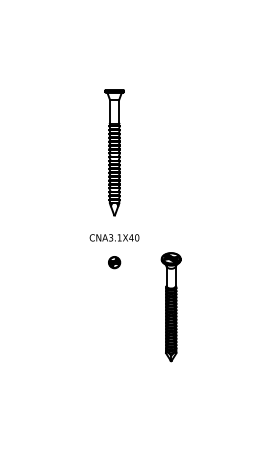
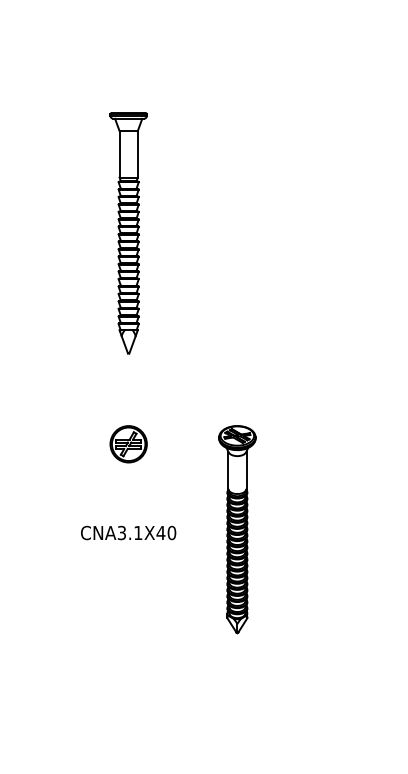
text: (114, 237) -> (128, 532), moved
part: (114, 262) -> (128, 444), size x1.67

